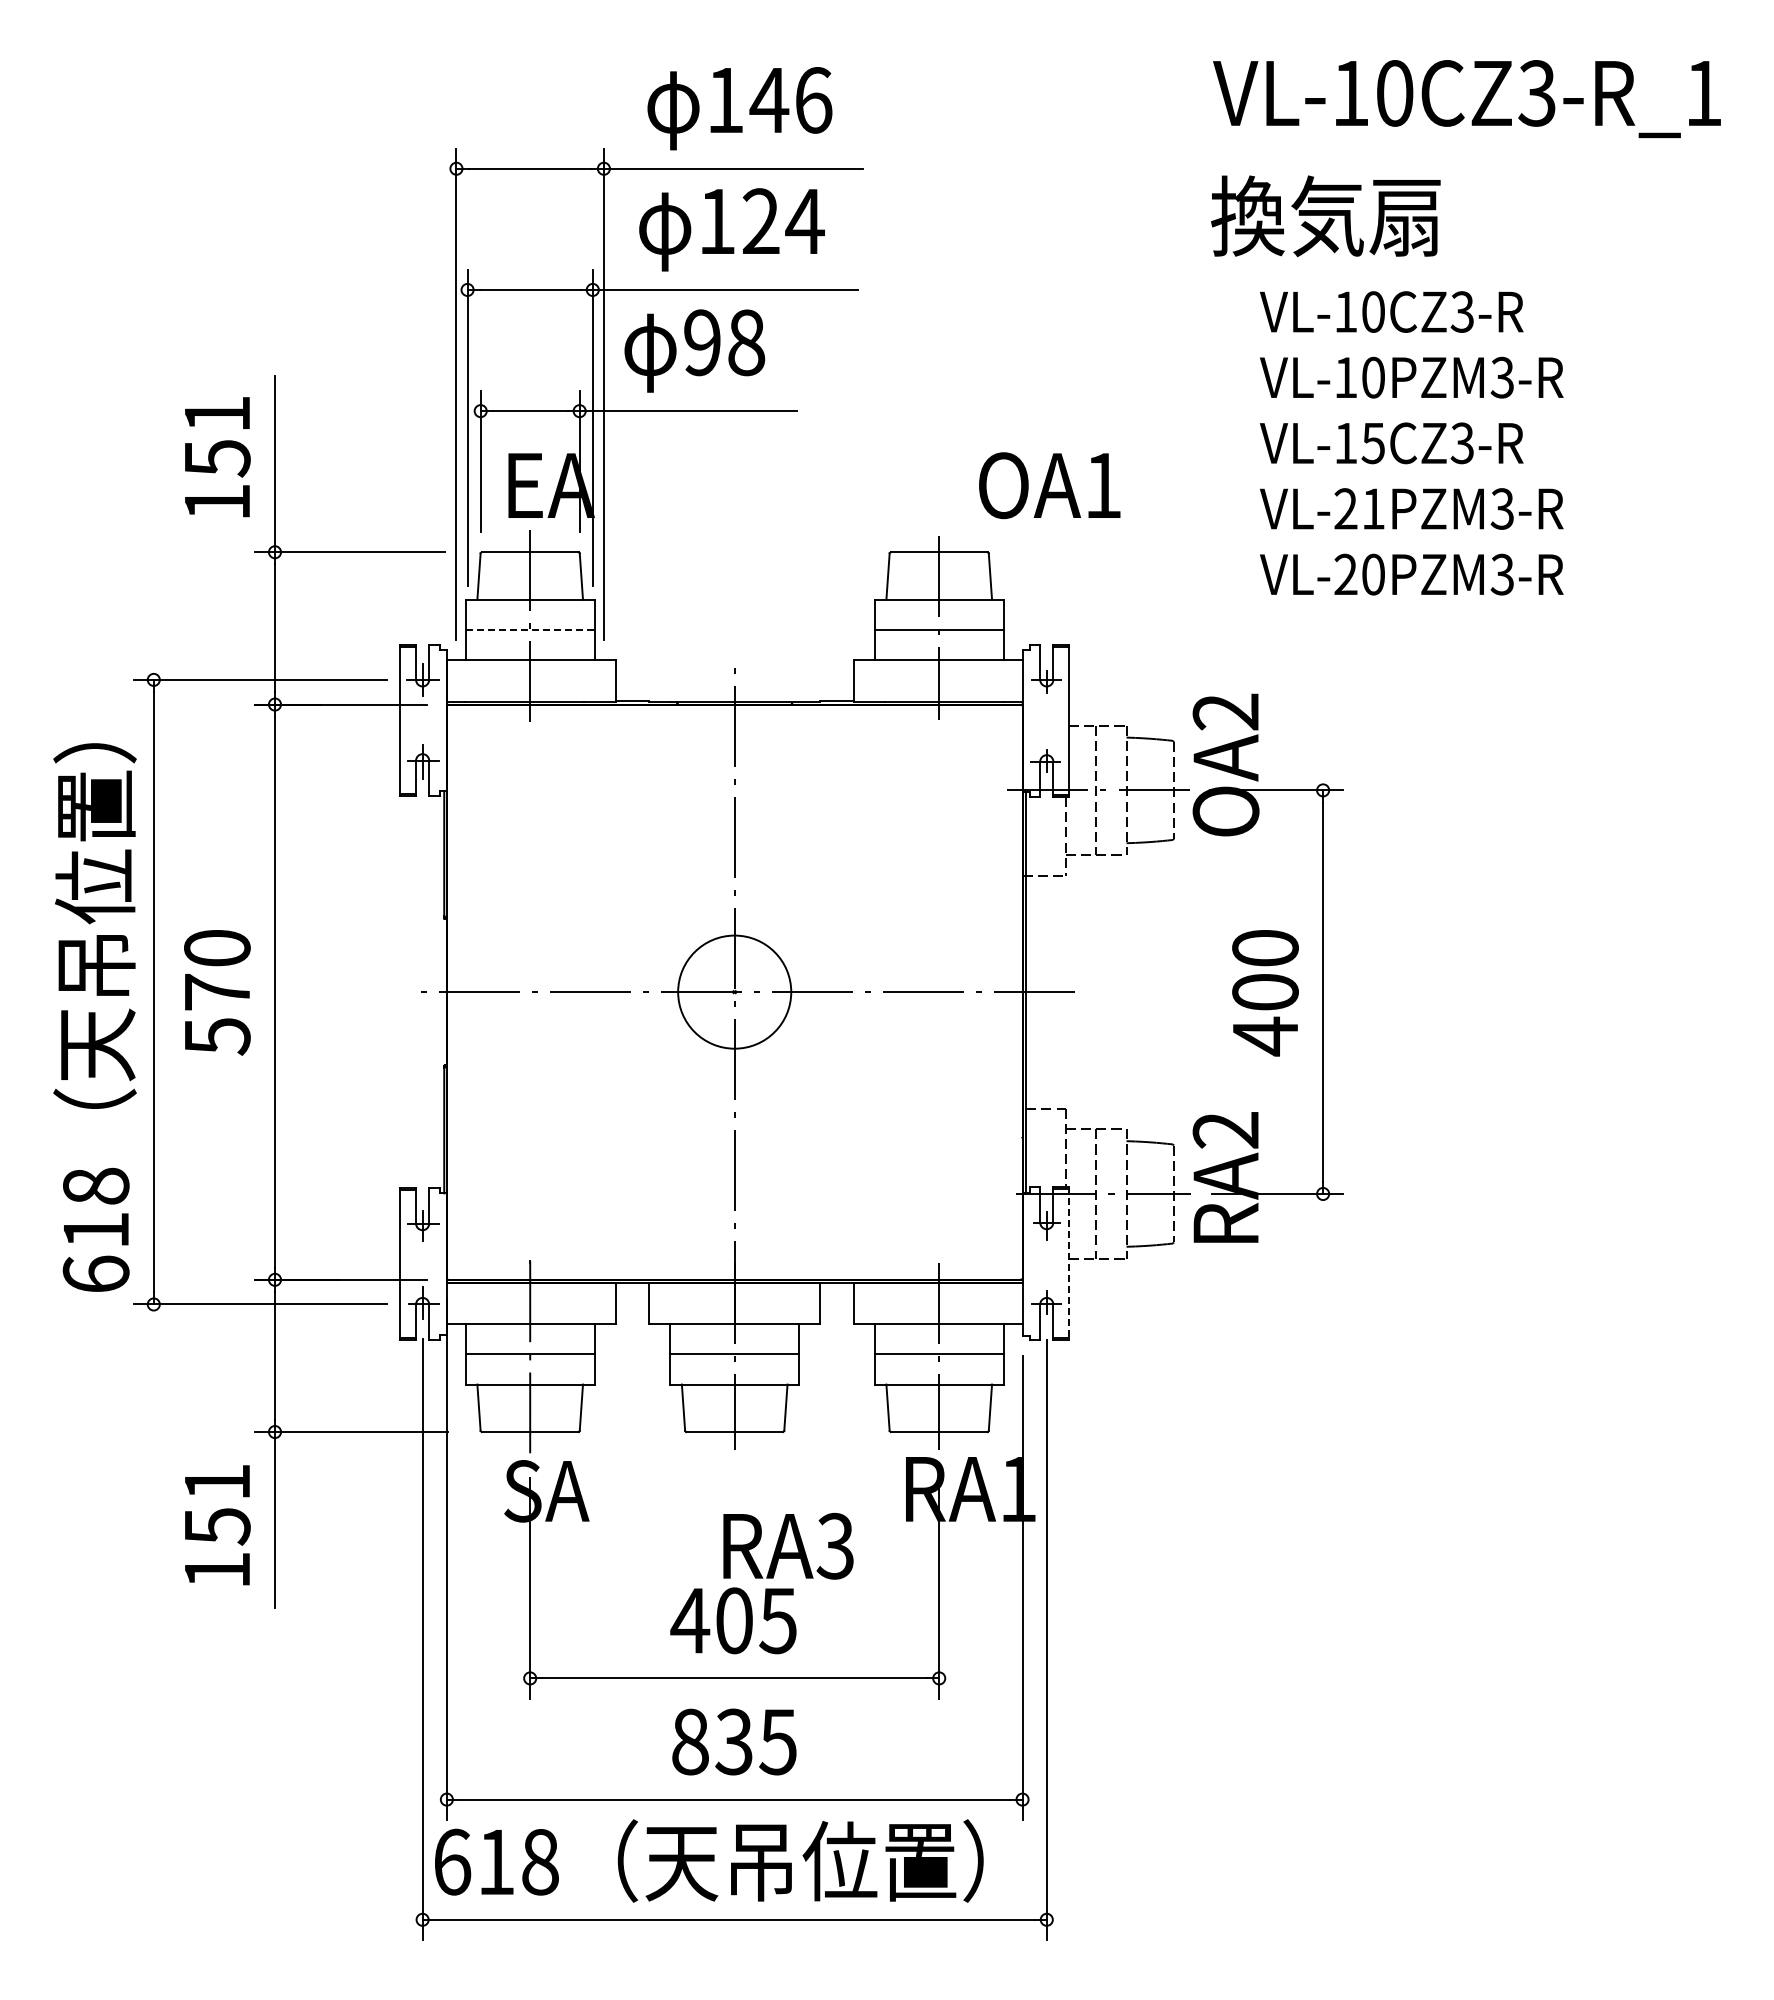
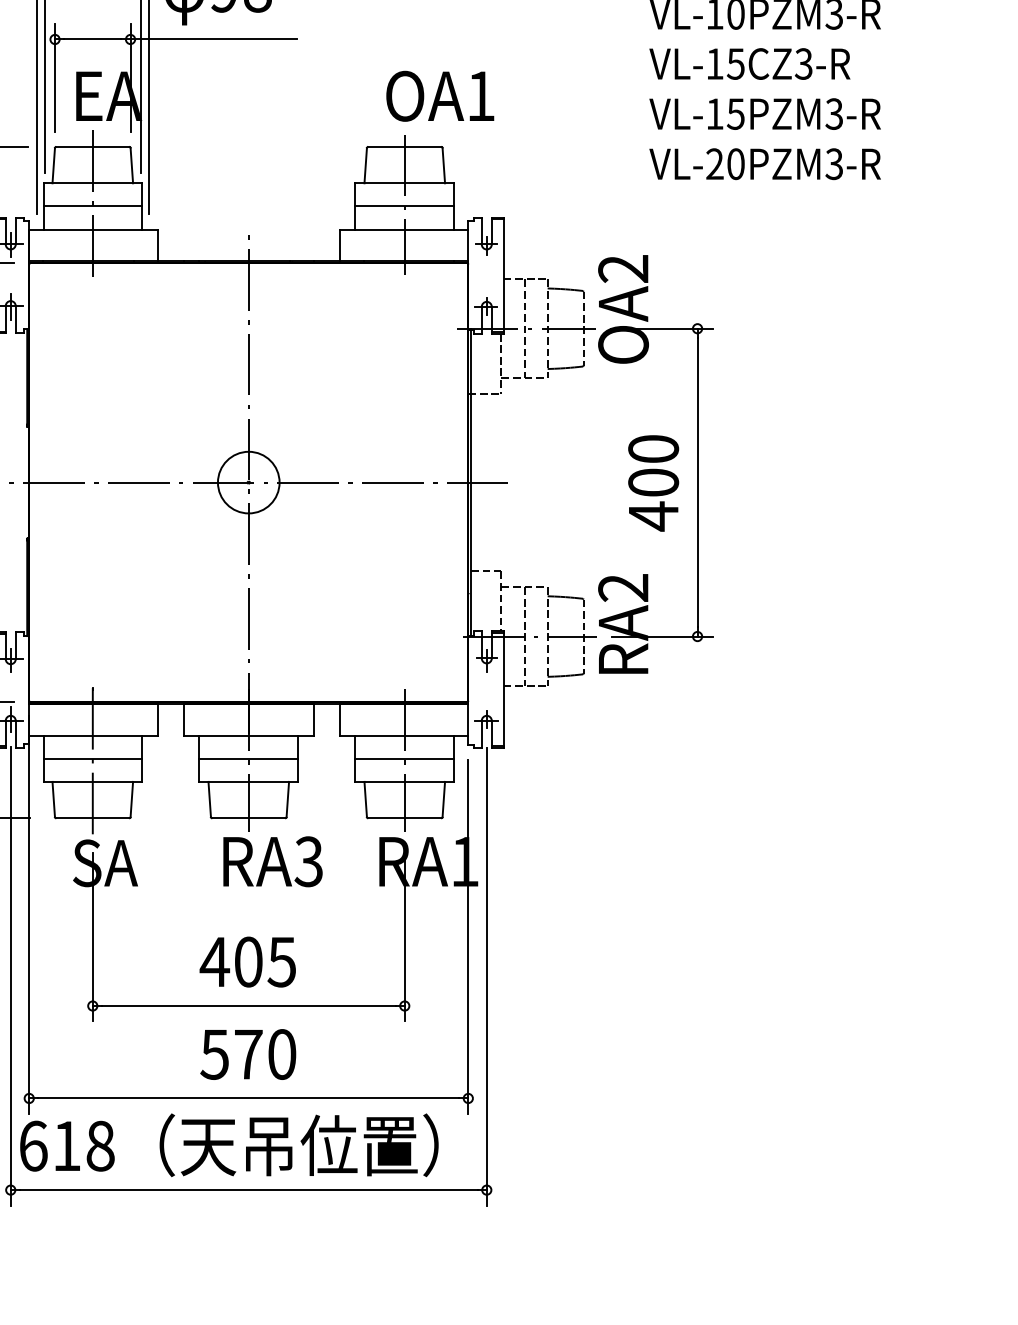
text: (1049, 485) -> (440, 96), moved
text: (1359, 508) -> (725, 113), VL-21PZM3-R -> VL-15PZM3-R
line: (530, 630) -> (93, 206), dashed -> solid
circle: (734, 991) -> (248, 482), size x0.71
line: (1069, 1264) -> (504, 690), dashed -> solid
text: (788, 1545) -> (273, 861), moved
text: (733, 1741) -> (247, 1054), 835 -> 570

